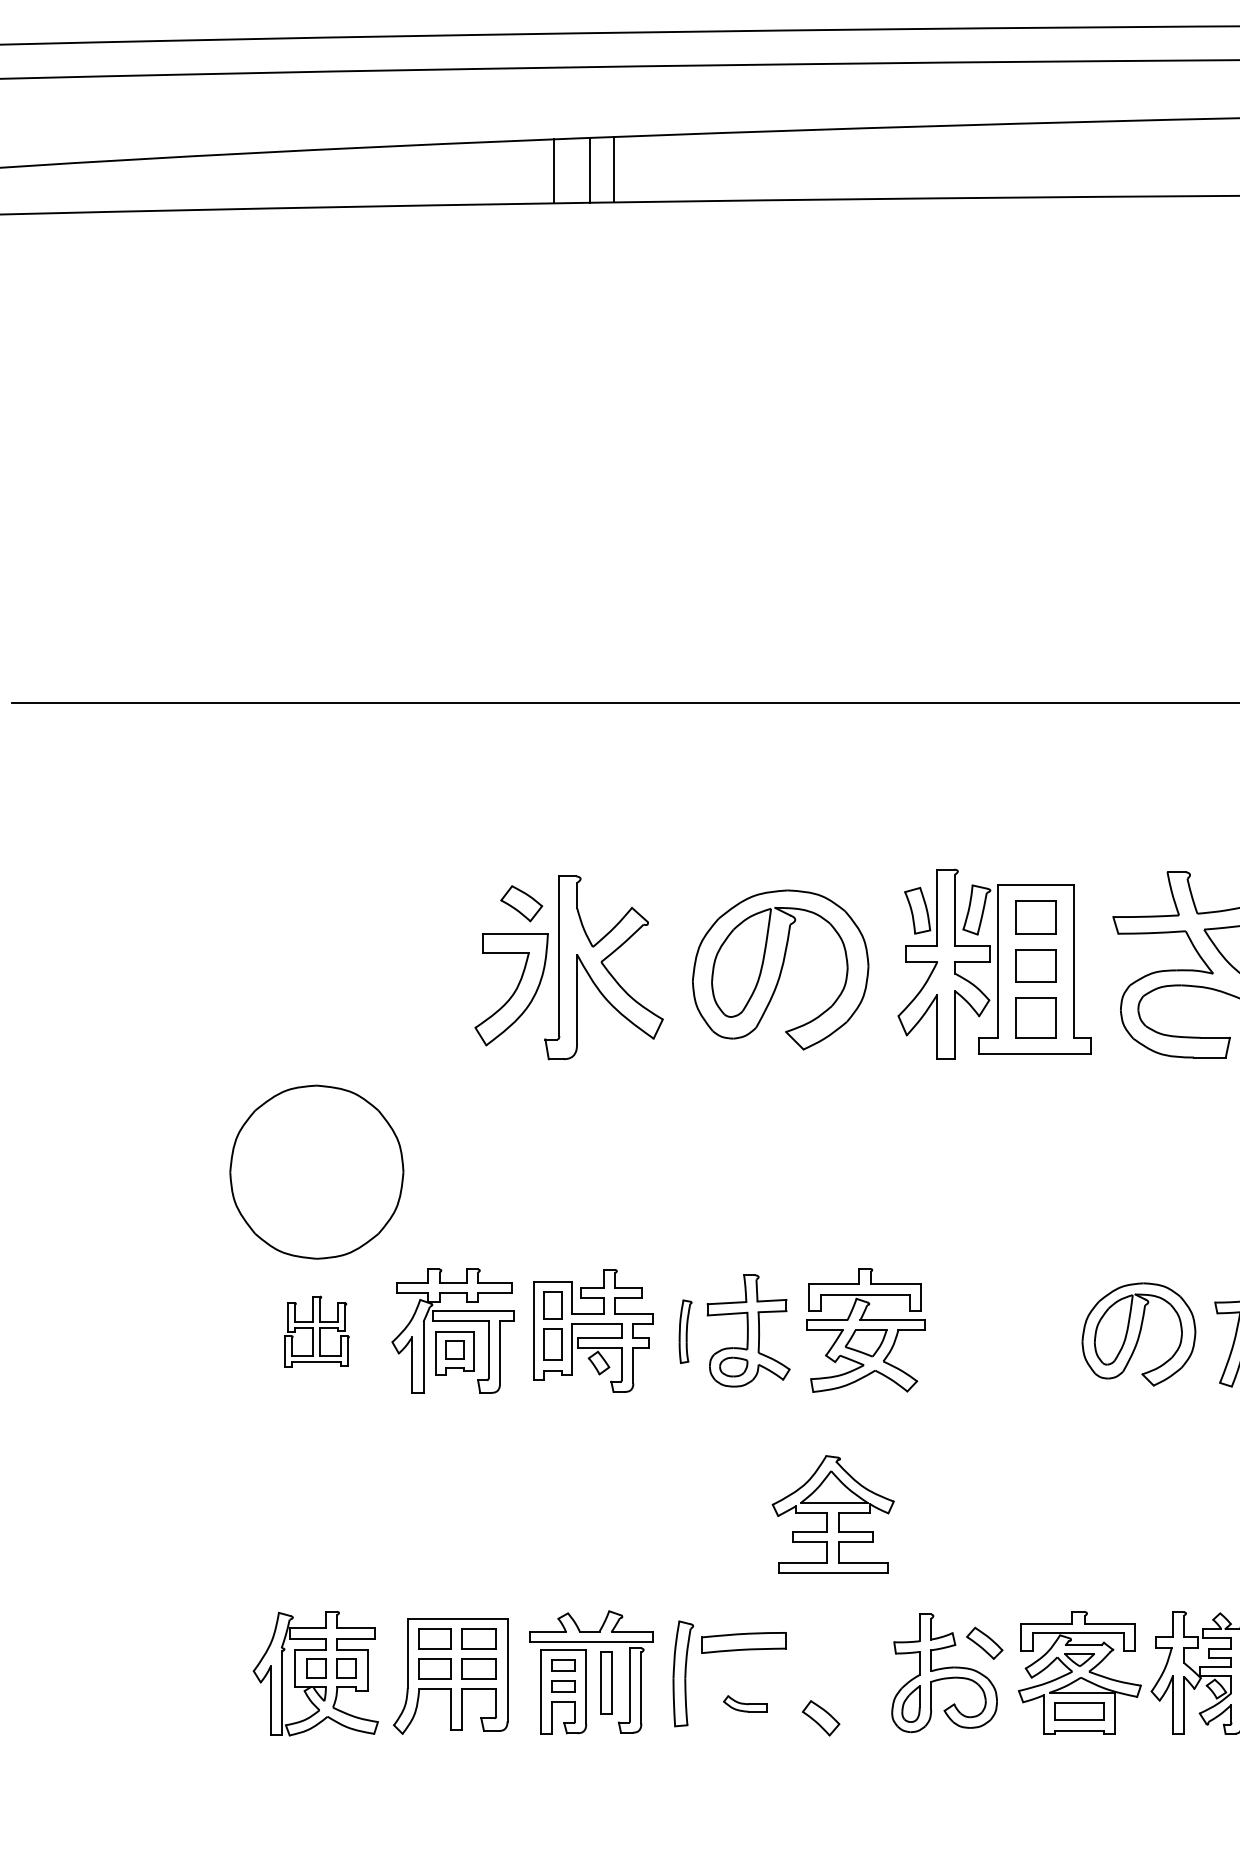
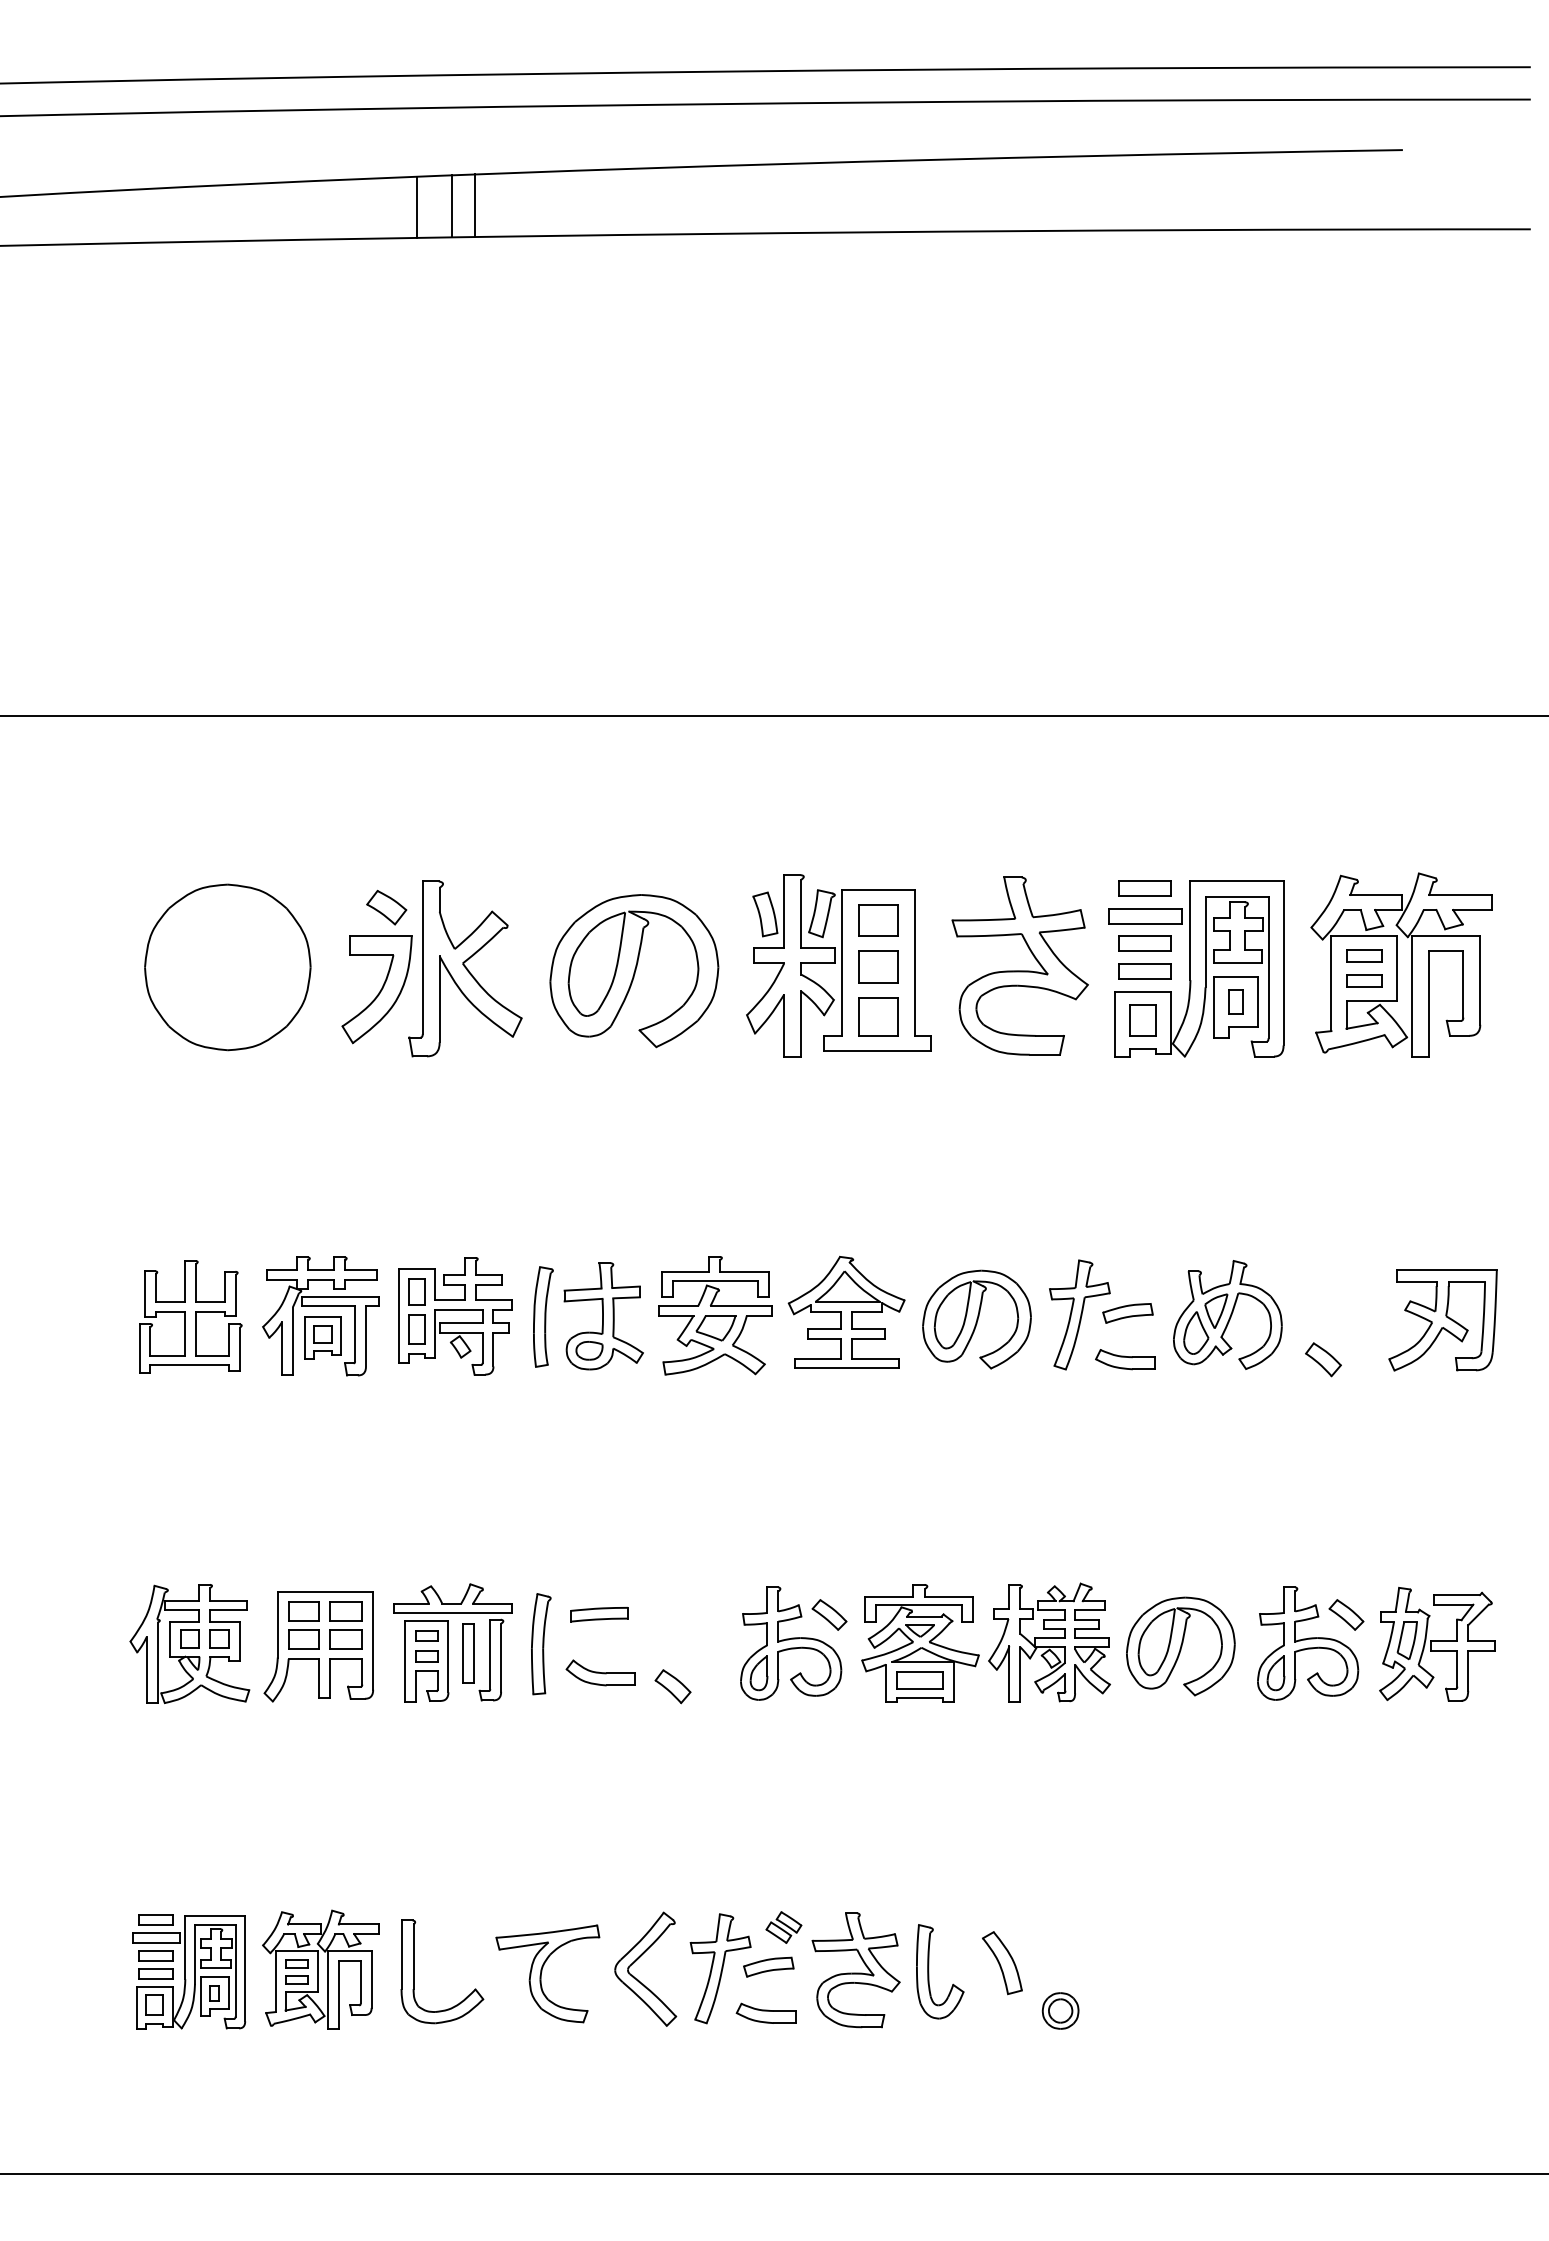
part: (316, 1172) -> (227, 967), moved
part: (316, 1331) -> (190, 1316), size x1.67
part: (685, 1331) -> (543, 1316), size x1.67
part: (833, 1514) -> (846, 1312), moved
part: (744, 1642) -> (599, 1614), size x0.71
part: (745, 1703) -> (600, 1672), size x1.67

